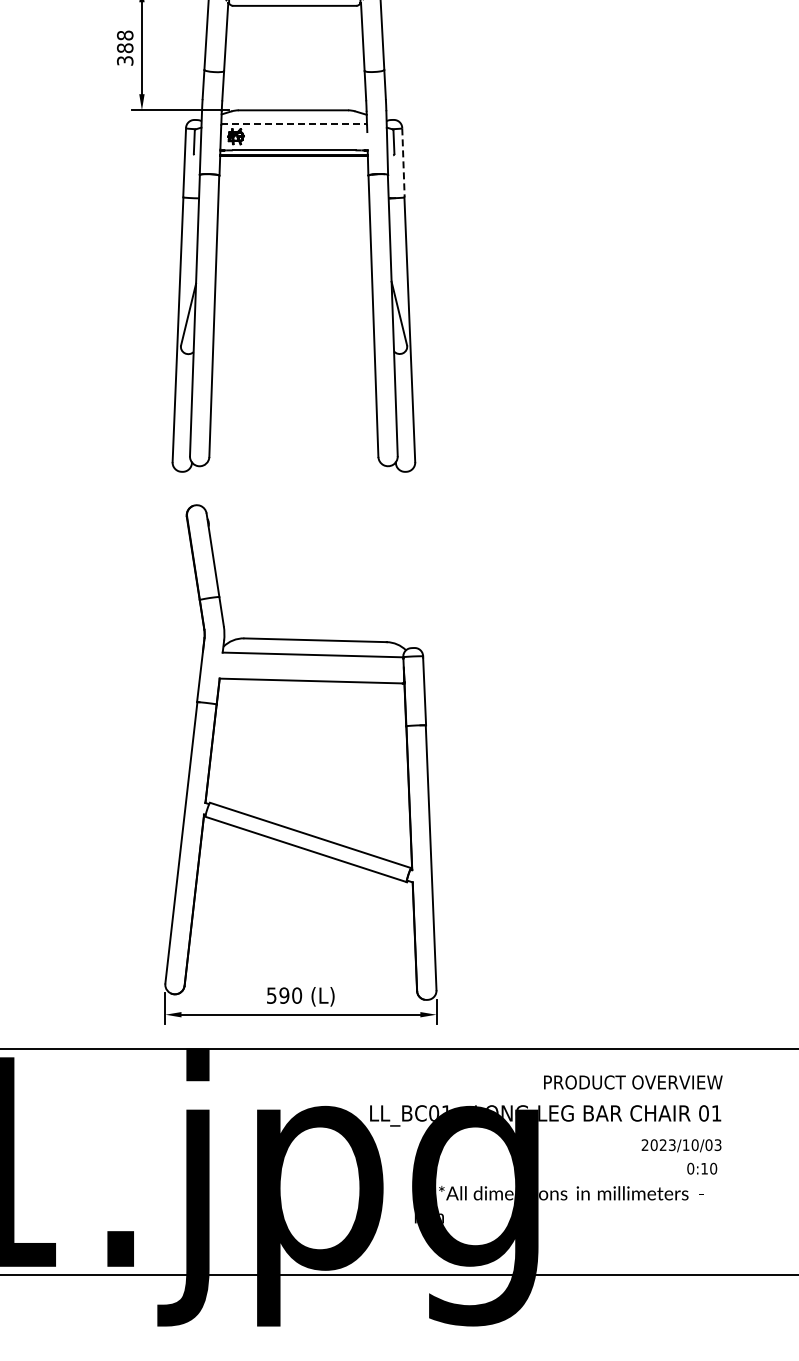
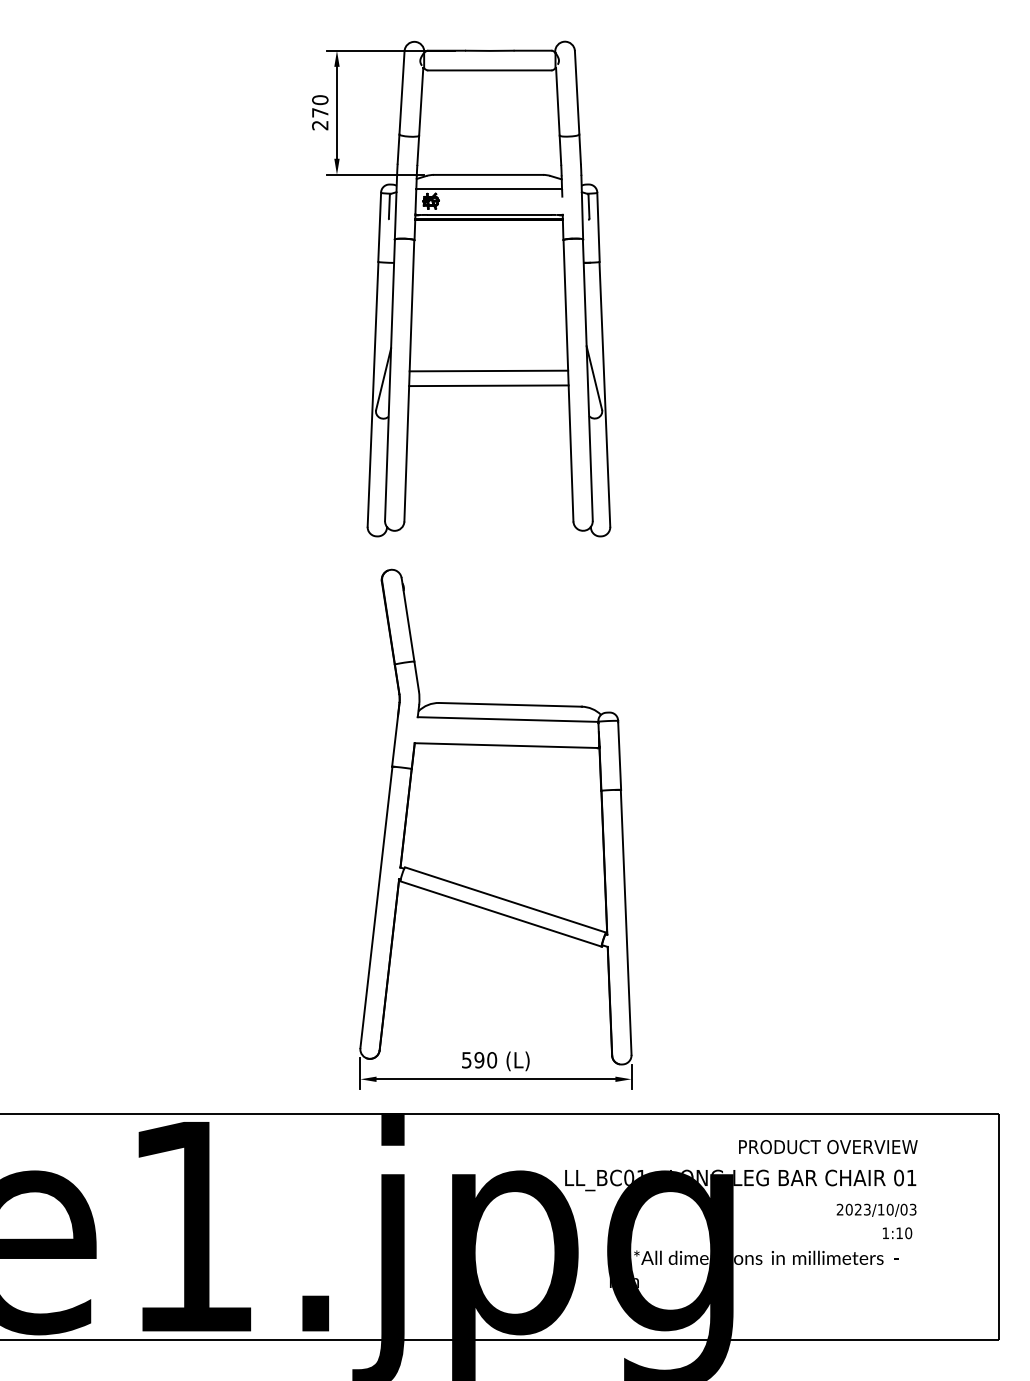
text: (125, 47) -> (320, 112), 388 -> 270
line: (294, 123) -> (489, 188), dashed -> solid
line: (403, 162) -> (598, 227), dashed -> solid
line: (293, 305) -> (488, 370), added
line: (293, 320) -> (488, 385), added
text: (690, 1168) -> (885, 1233), 0:10 -> 1:10

